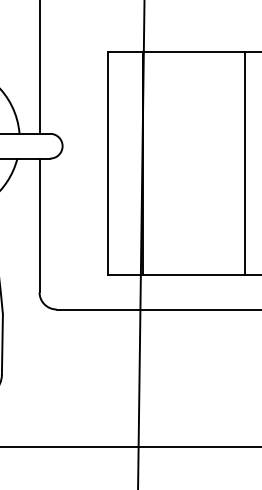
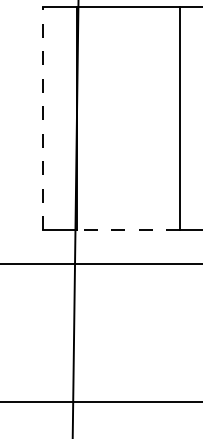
line: (108, 163) -> (43, 118), solid -> dashed
line: (193, 275) -> (128, 230), solid -> dashed

